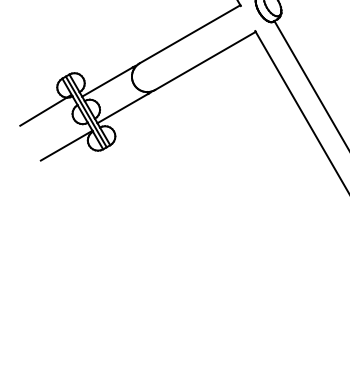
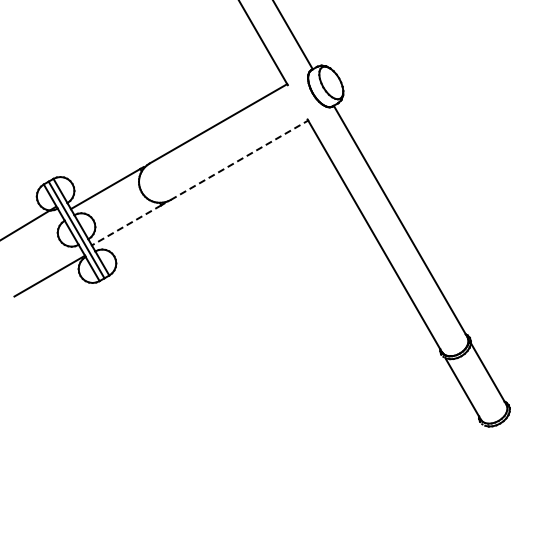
line: (205, 61) -> (239, 160), solid -> dashed
line: (122, 108) -> (126, 225), solid -> dashed

